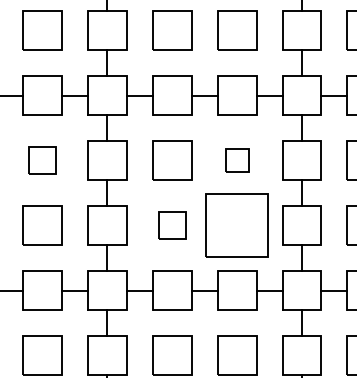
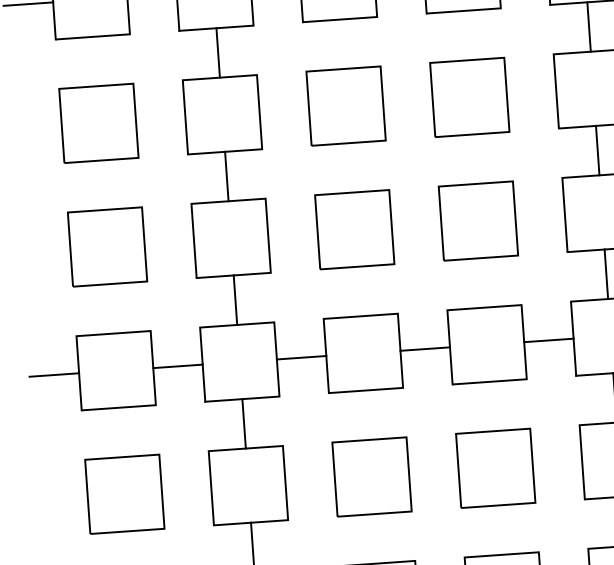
part: (42, 160) -> (99, 123), size x1.43
part: (237, 160) -> (470, 97), size x1.67
part: (172, 225) -> (355, 229), size x1.43
part: (237, 225) -> (479, 220), size x0.62

